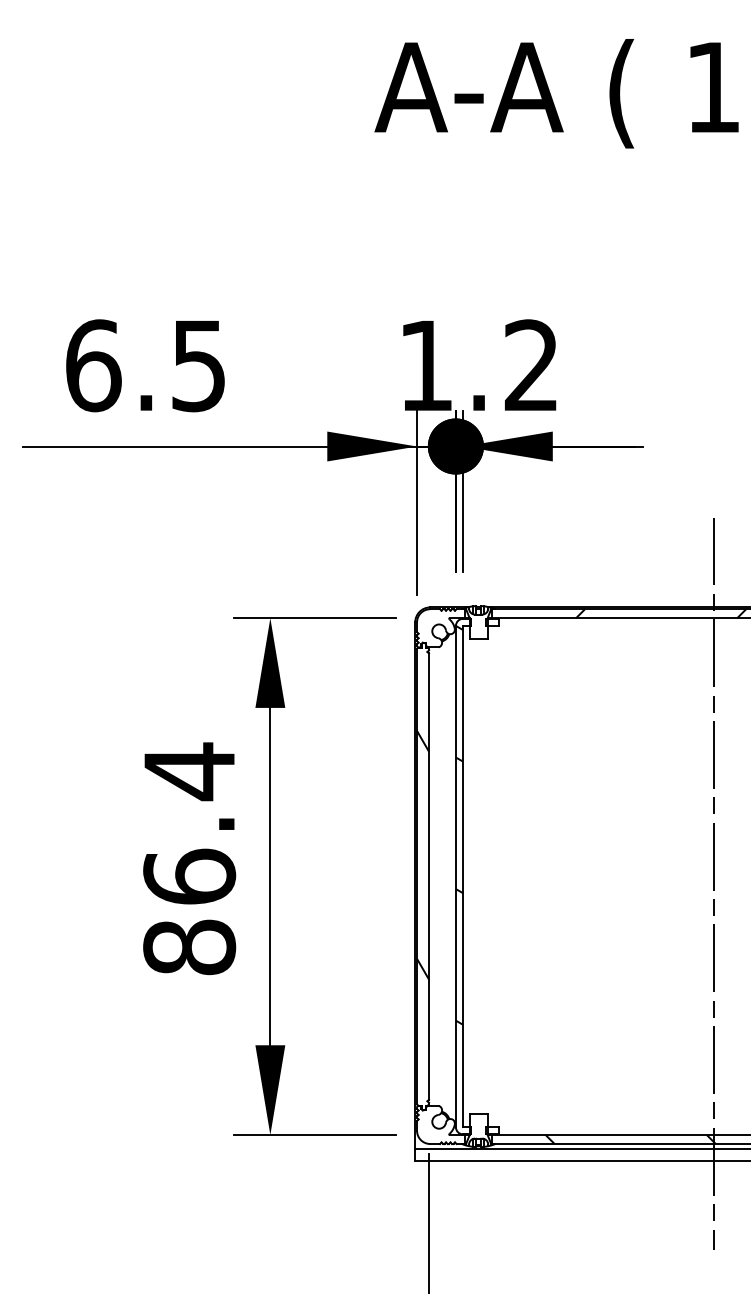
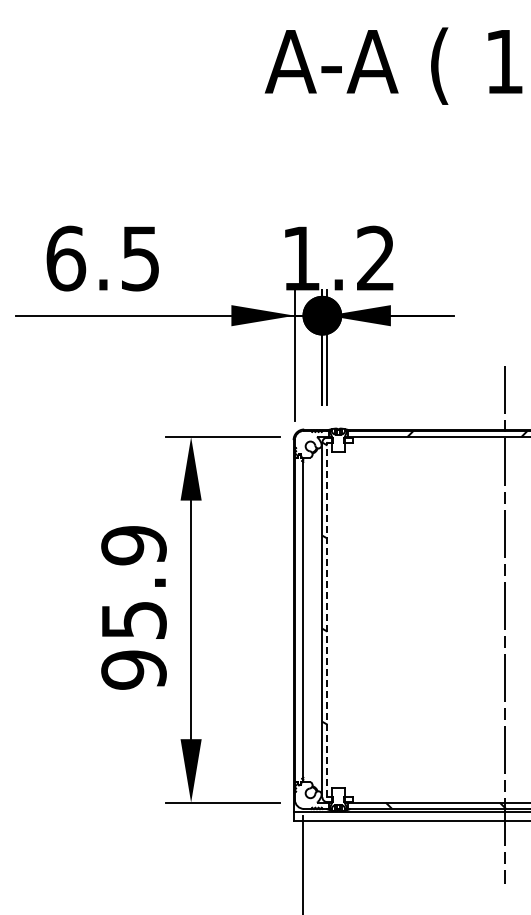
hatch: (422, 854) -> (298, 604), removed
text: (188, 859) -> (133, 607), 86.4 -> 95.9
line: (463, 876) -> (327, 619), solid -> dashed

